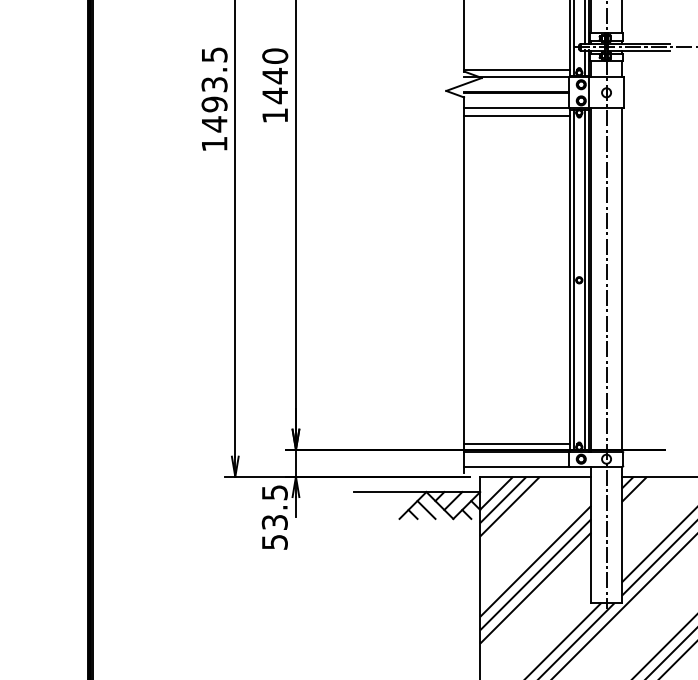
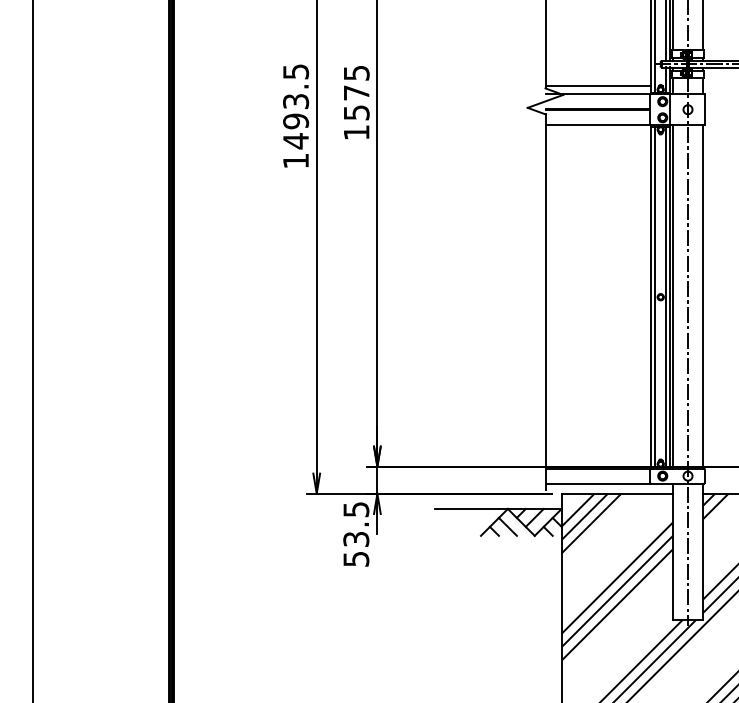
text: (275, 76) -> (356, 93), 1440 -> 1575
line: (517, 115) -> (598, 132), removed
line: (517, 443) -> (598, 460), removed

